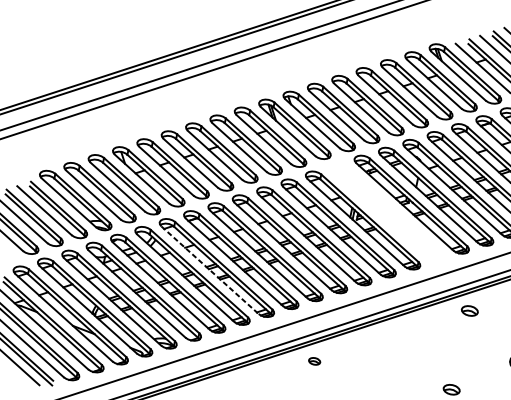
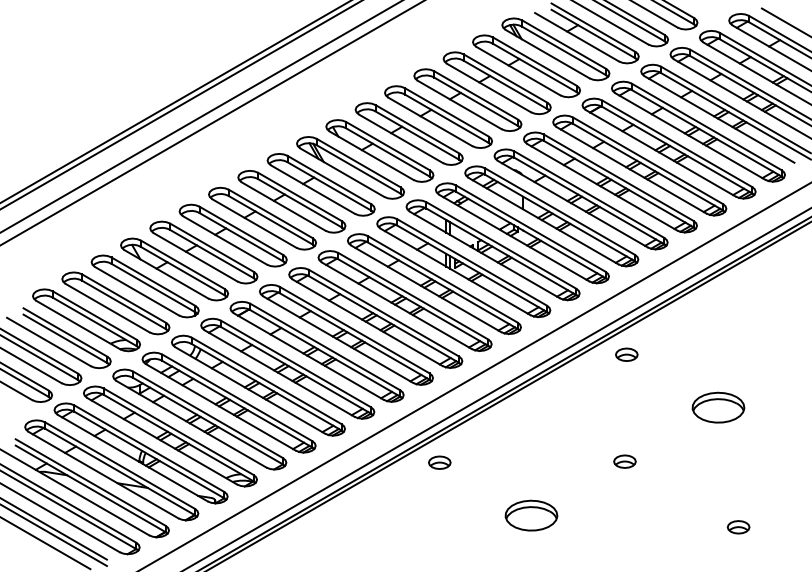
part: (386, 212) -> (492, 250), added
line: (210, 270) -> (279, 373), dashed -> solid
part: (314, 361) -> (439, 462), size x1.43

